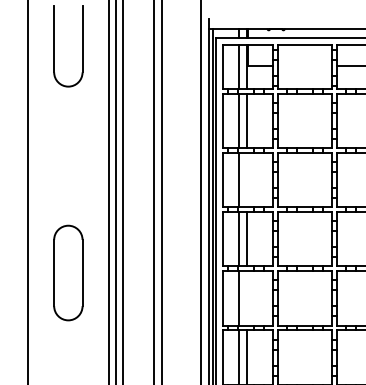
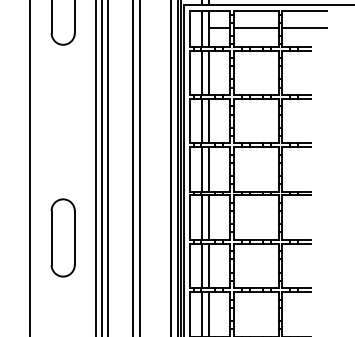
line: (305, 65) -> (256, 27), added
line: (247, 179) -> (209, 120), added
part: (67, 272) -> (62, 237), moved
line: (247, 298) -> (209, 217), added

